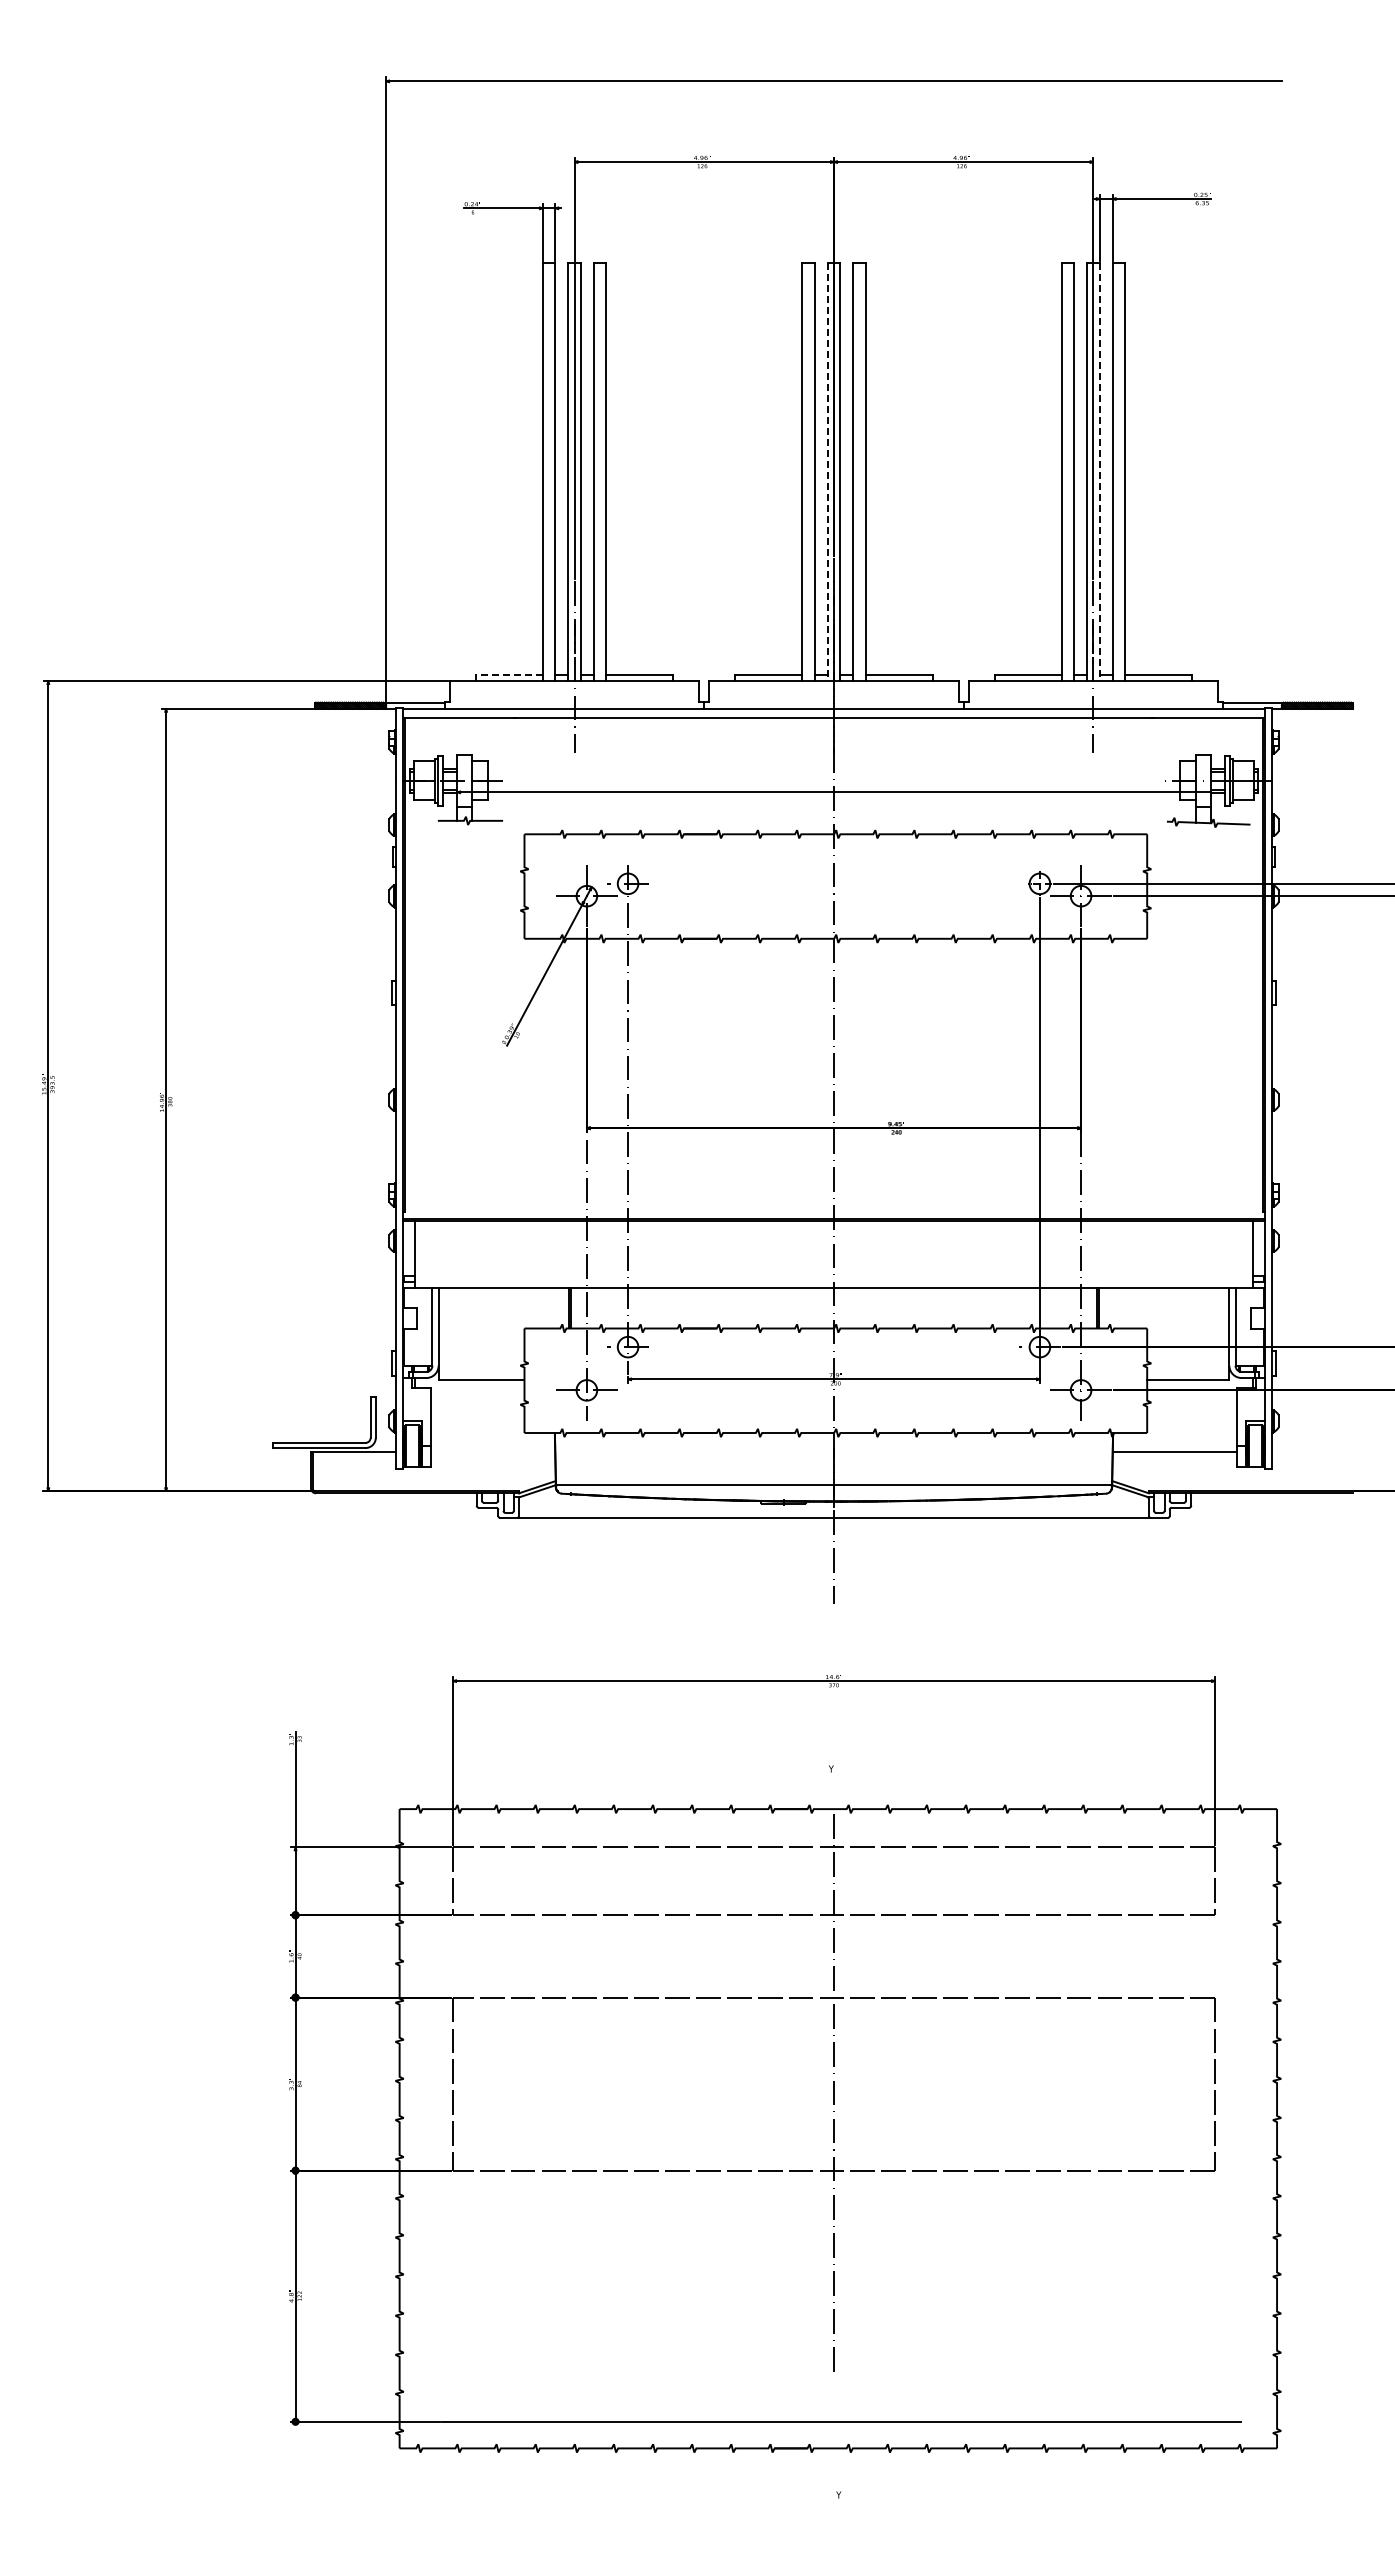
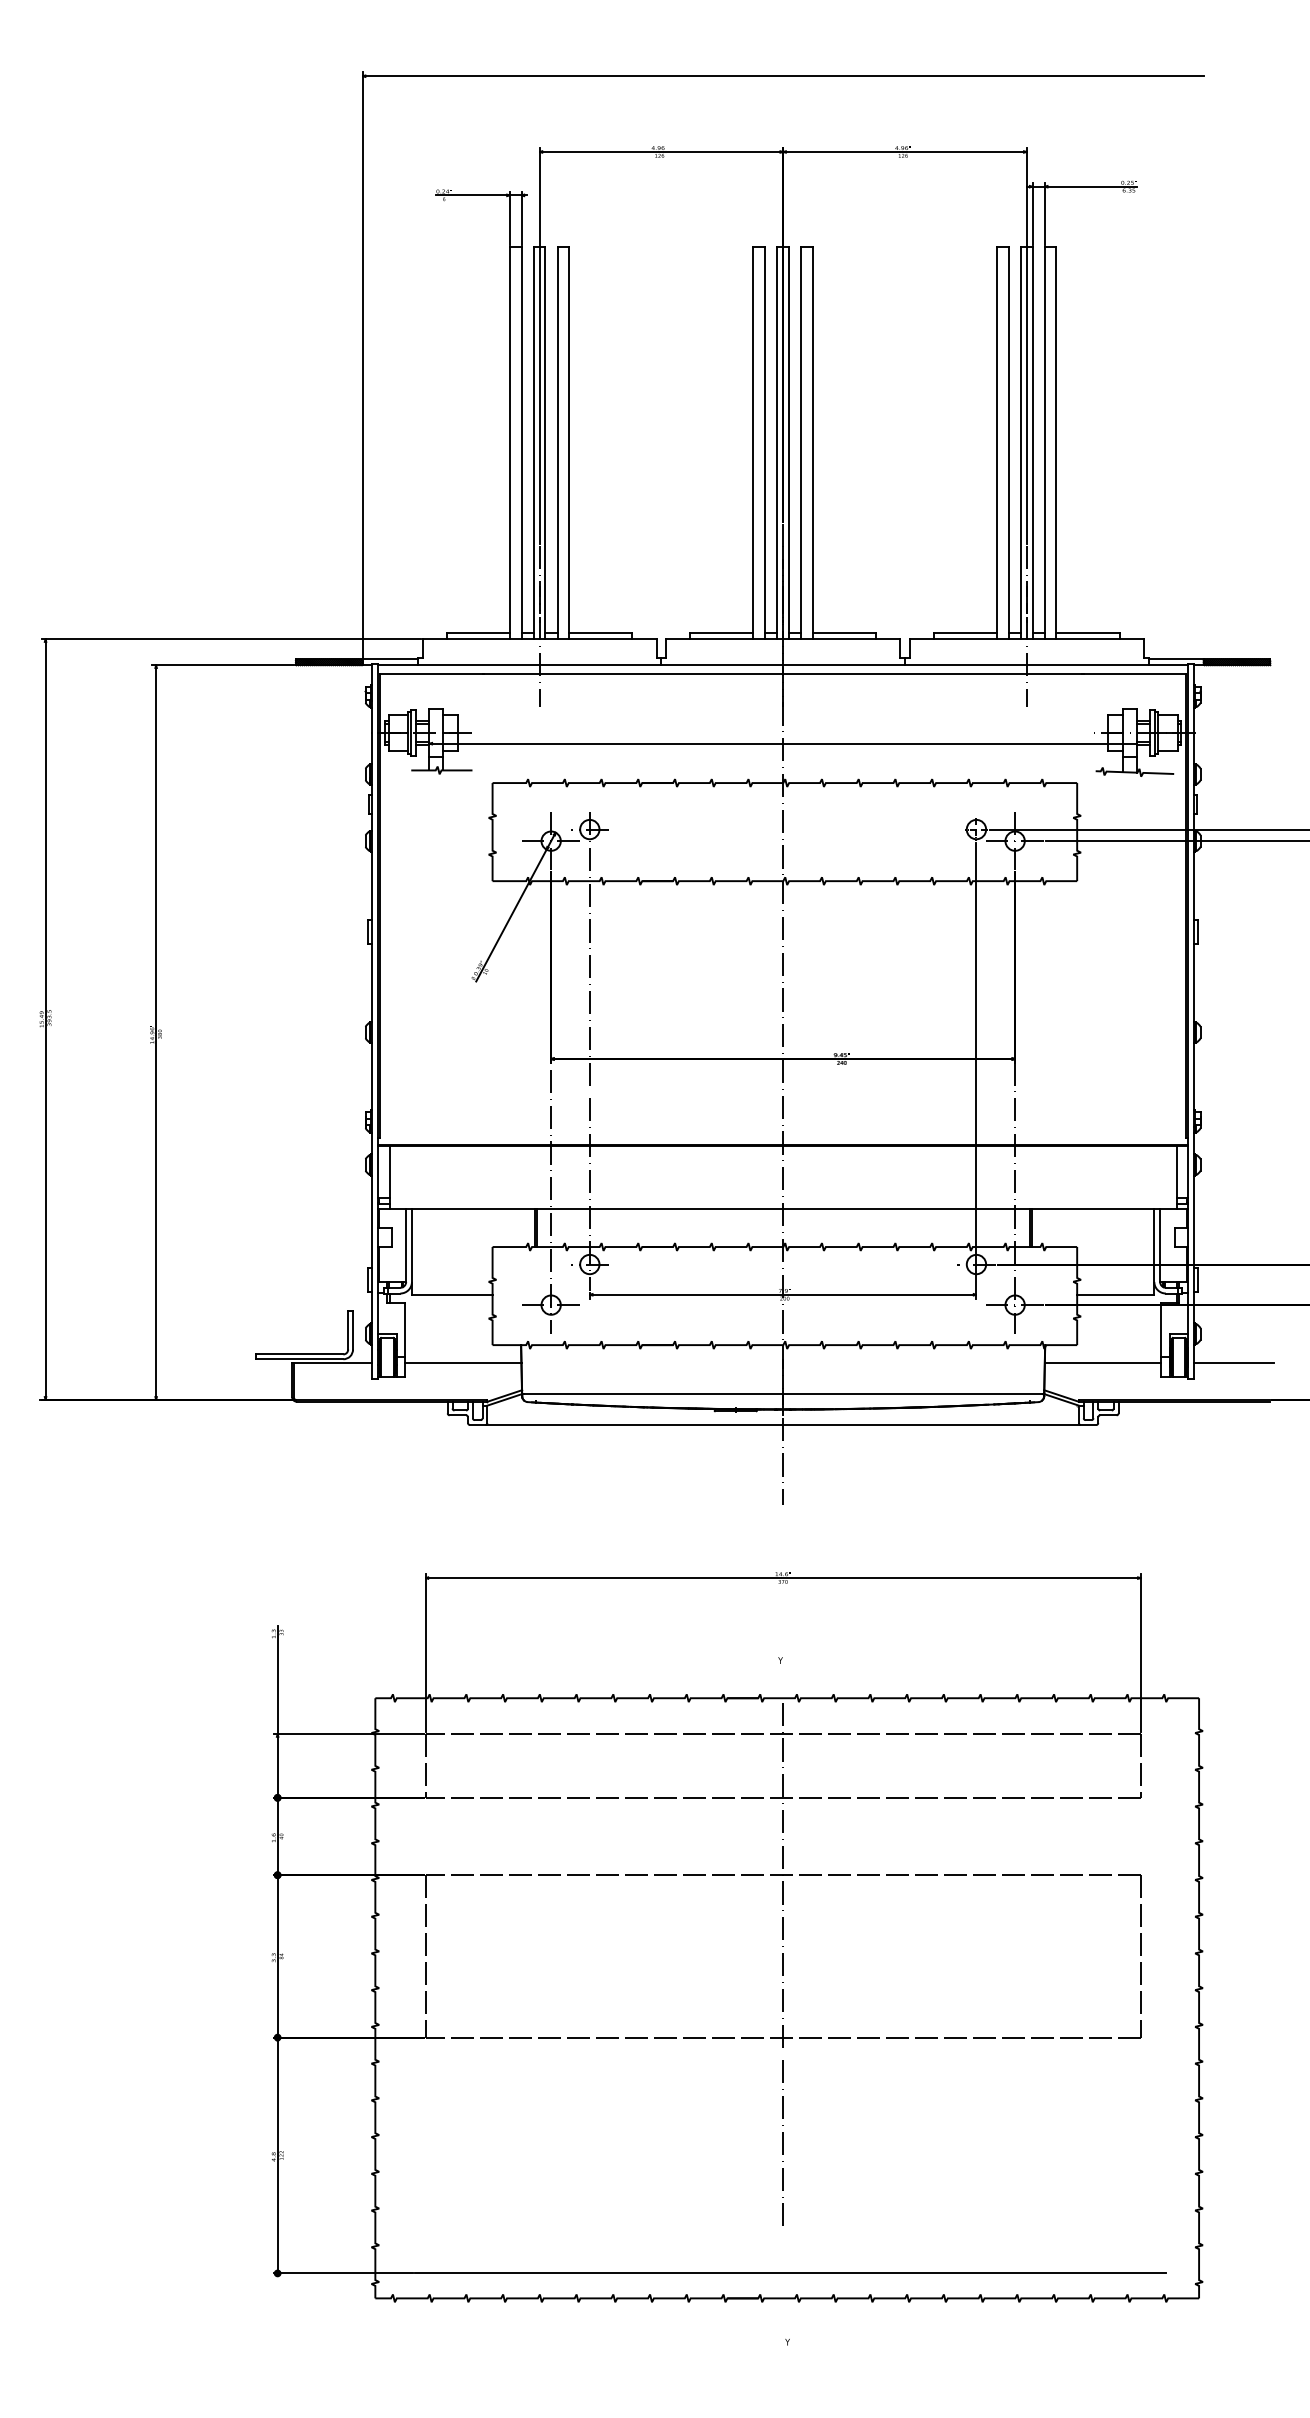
line: (827, 472) -> (777, 443), dashed -> solid
line: (1099, 472) -> (1032, 443), dashed -> solid
line: (509, 674) -> (478, 633), dashed -> solid
line: (493, 1452) -> (463, 1363), added
line: (1314, 1452) -> (1234, 1363), added

